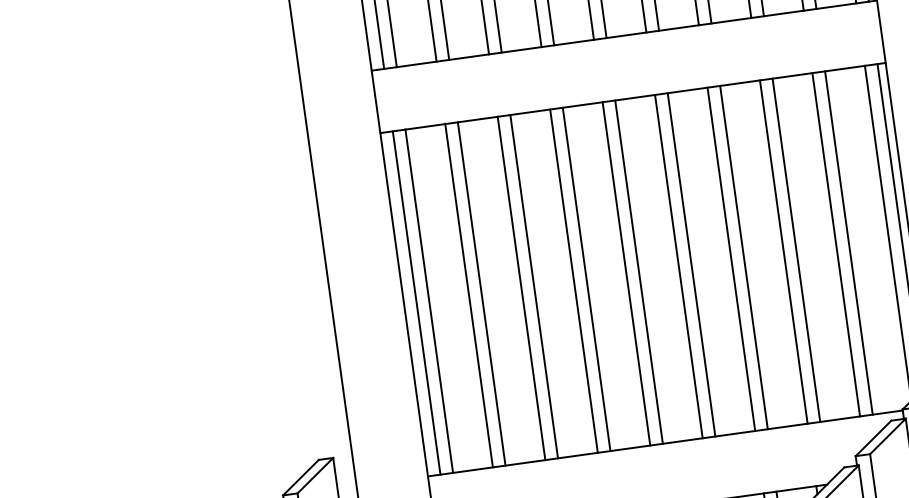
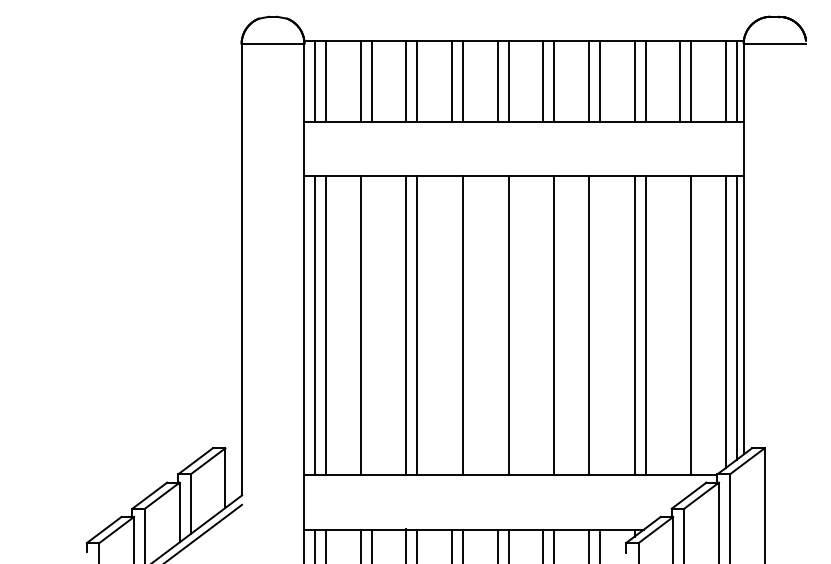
line: (836, 244) -> (680, 325), removed
line: (743, 257) -> (599, 325), removed
line: (679, 266) -> (543, 325), removed
line: (626, 273) -> (497, 325), removed
line: (573, 280) -> (451, 325), removed
line: (481, 293) -> (371, 325), removed

